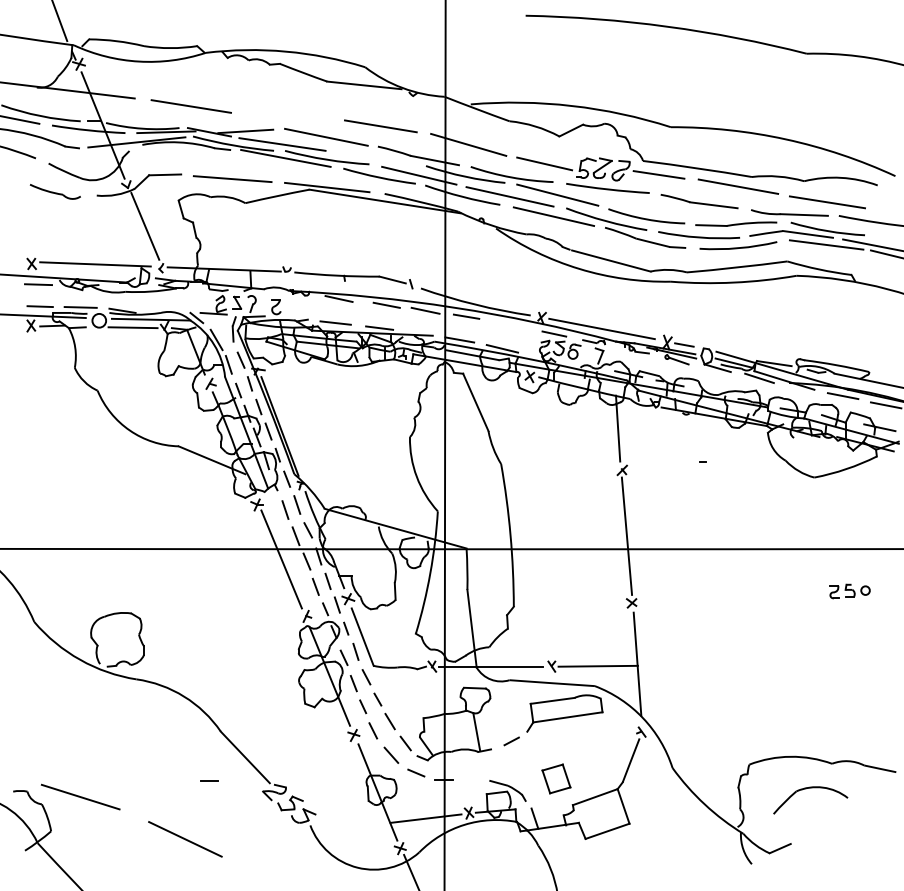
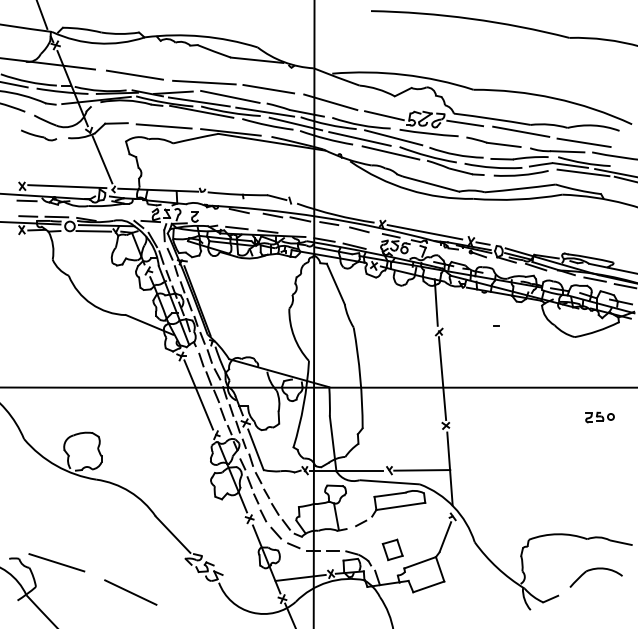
line: (289, 116) -> (204, 82), added
line: (375, 158) -> (264, 111), added
line: (509, 325) -> (359, 229), added
line: (209, 780) -> (332, 551), moved
part: (806, 789) -> (593, 570), moved

